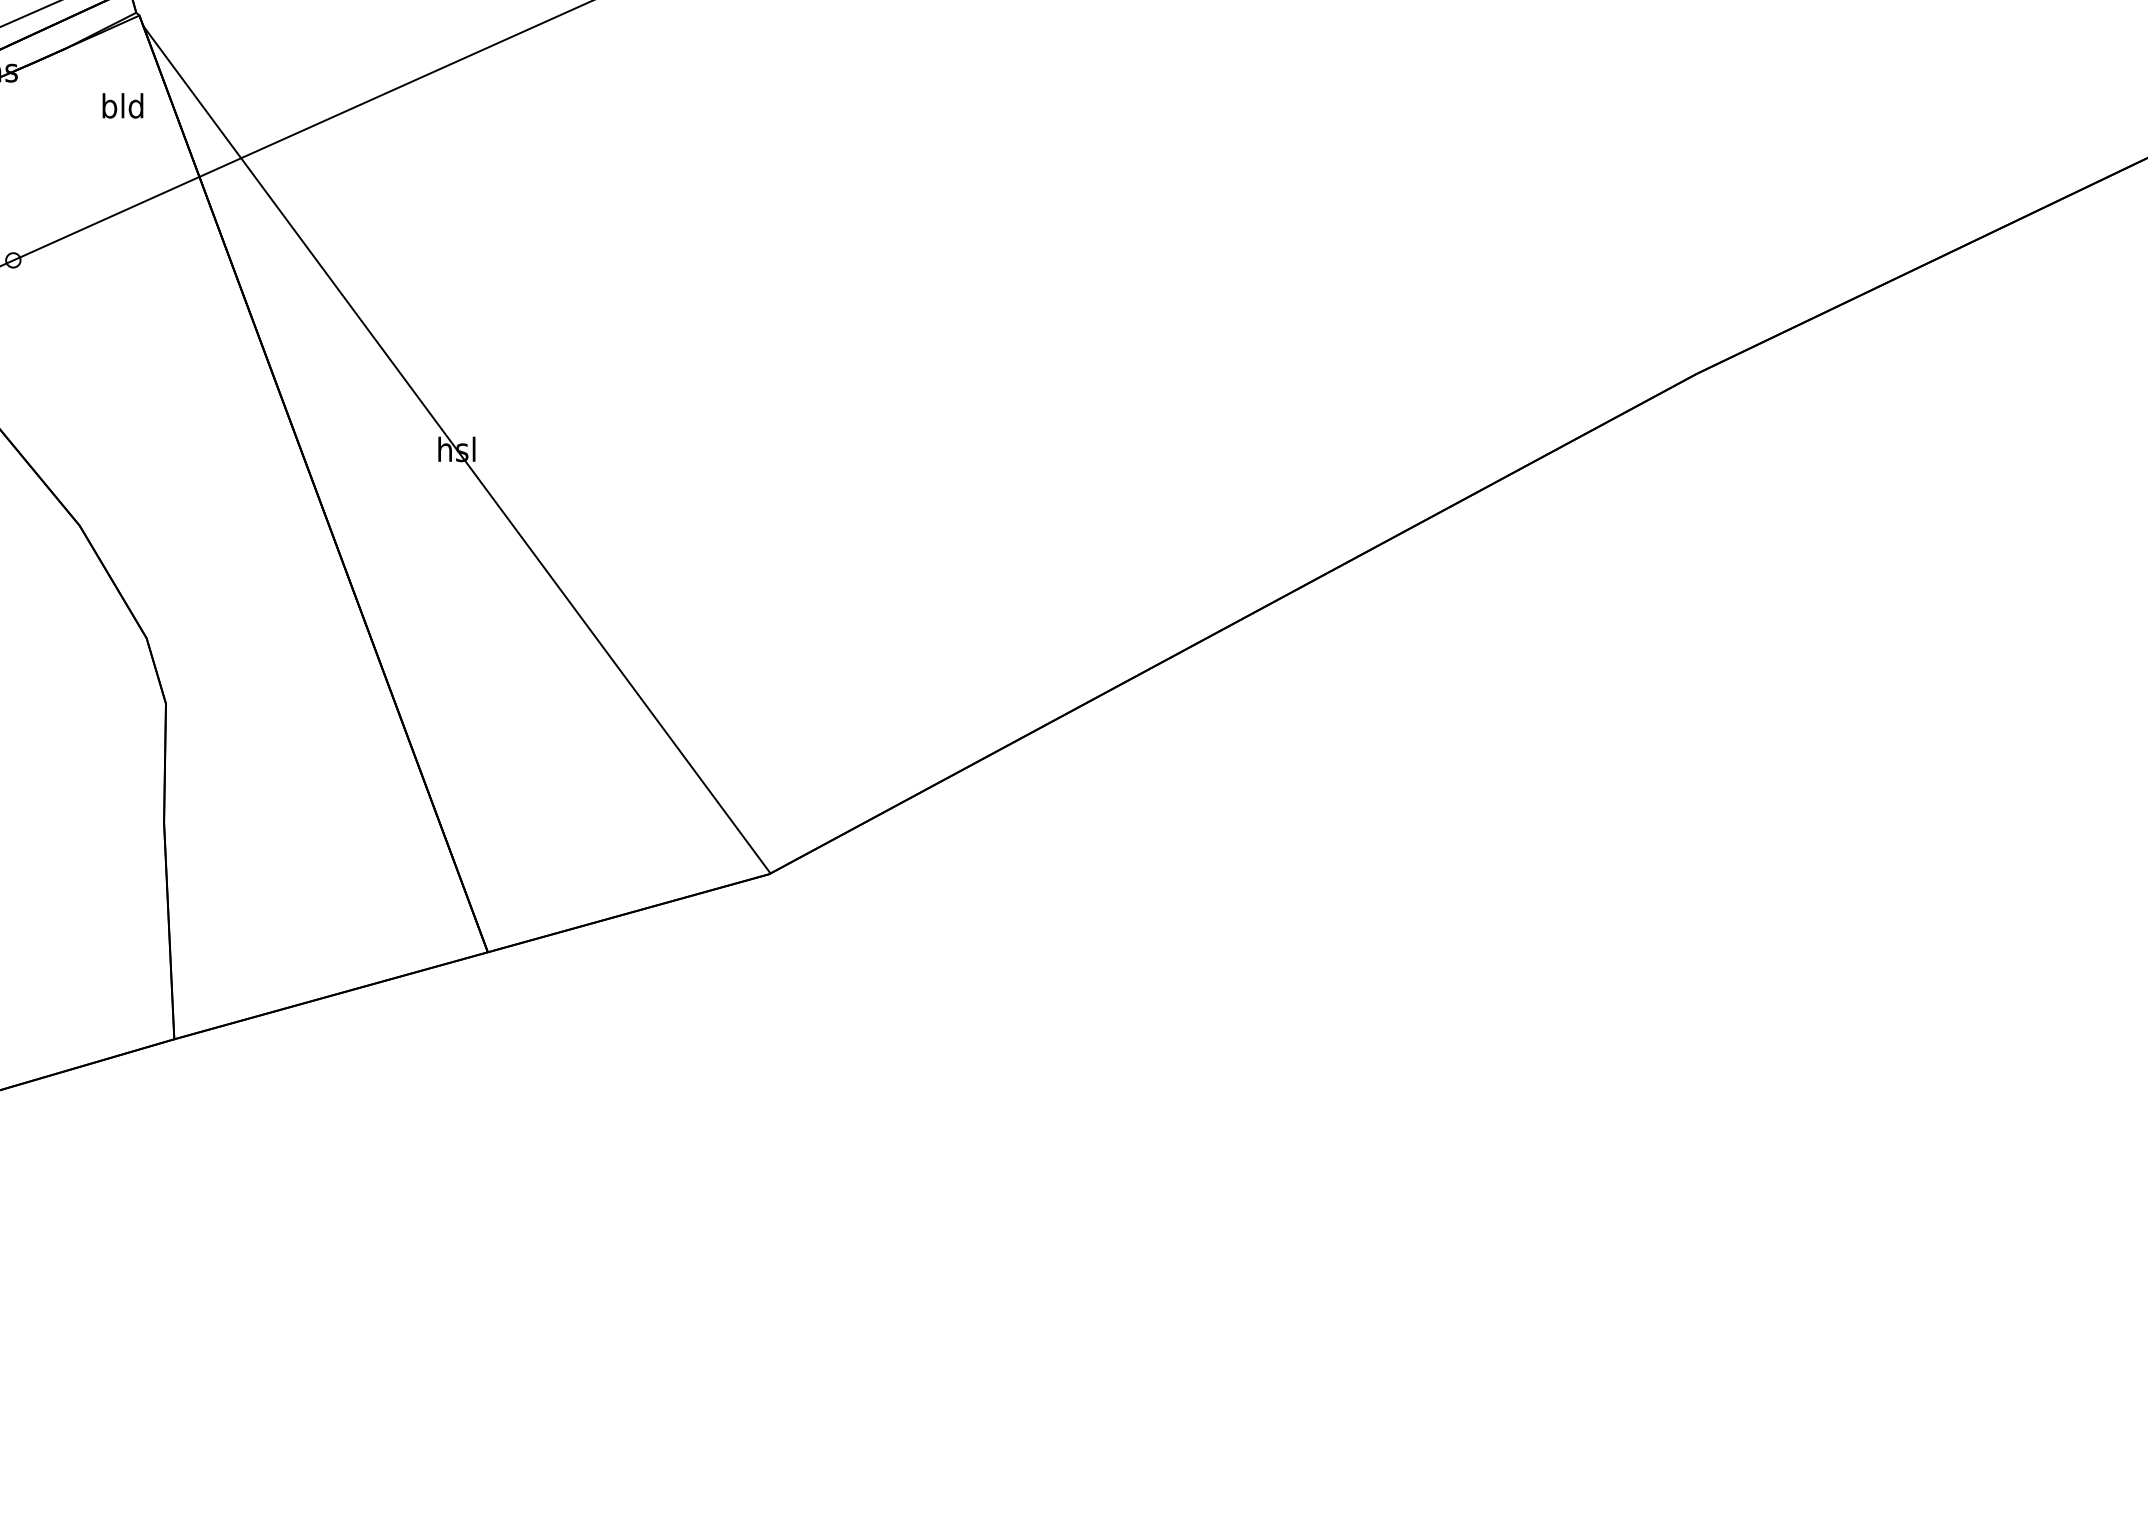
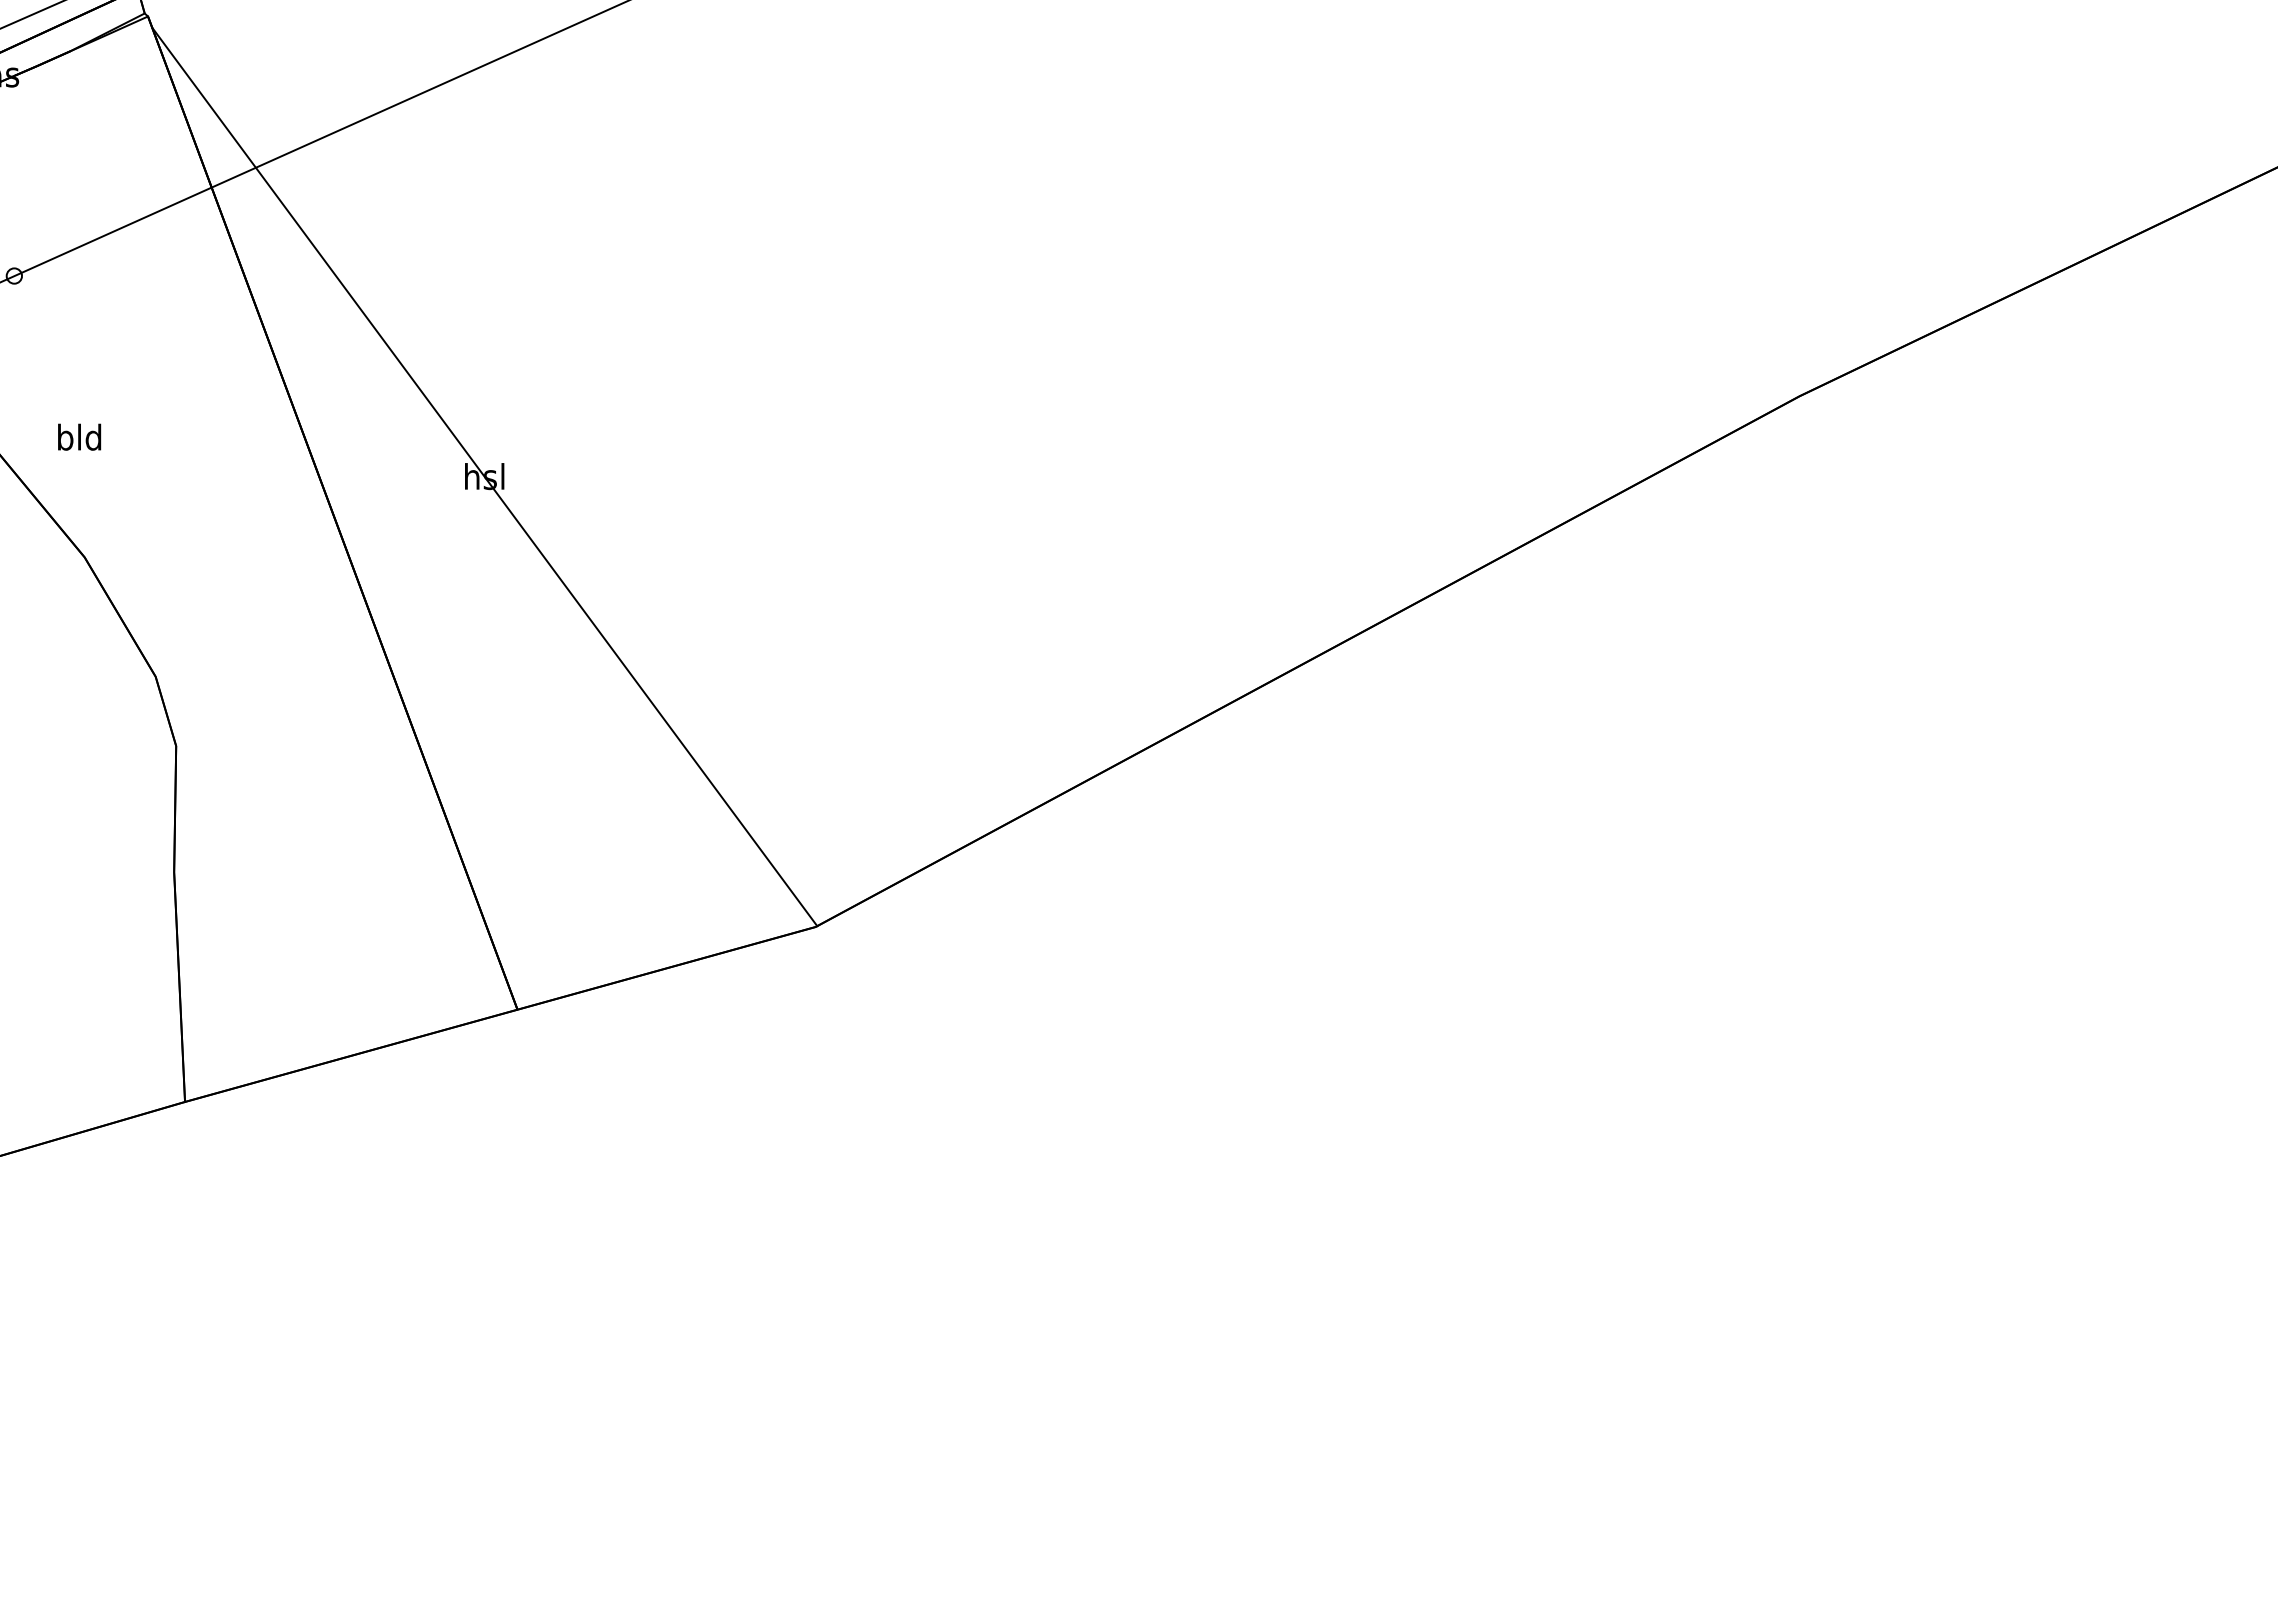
text: (122, 105) -> (79, 436), moved

